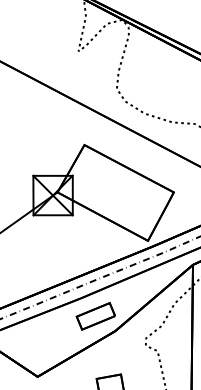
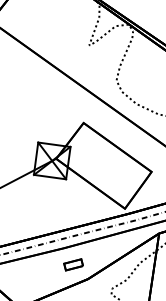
part: (95, 316) -> (73, 264), size x0.6

